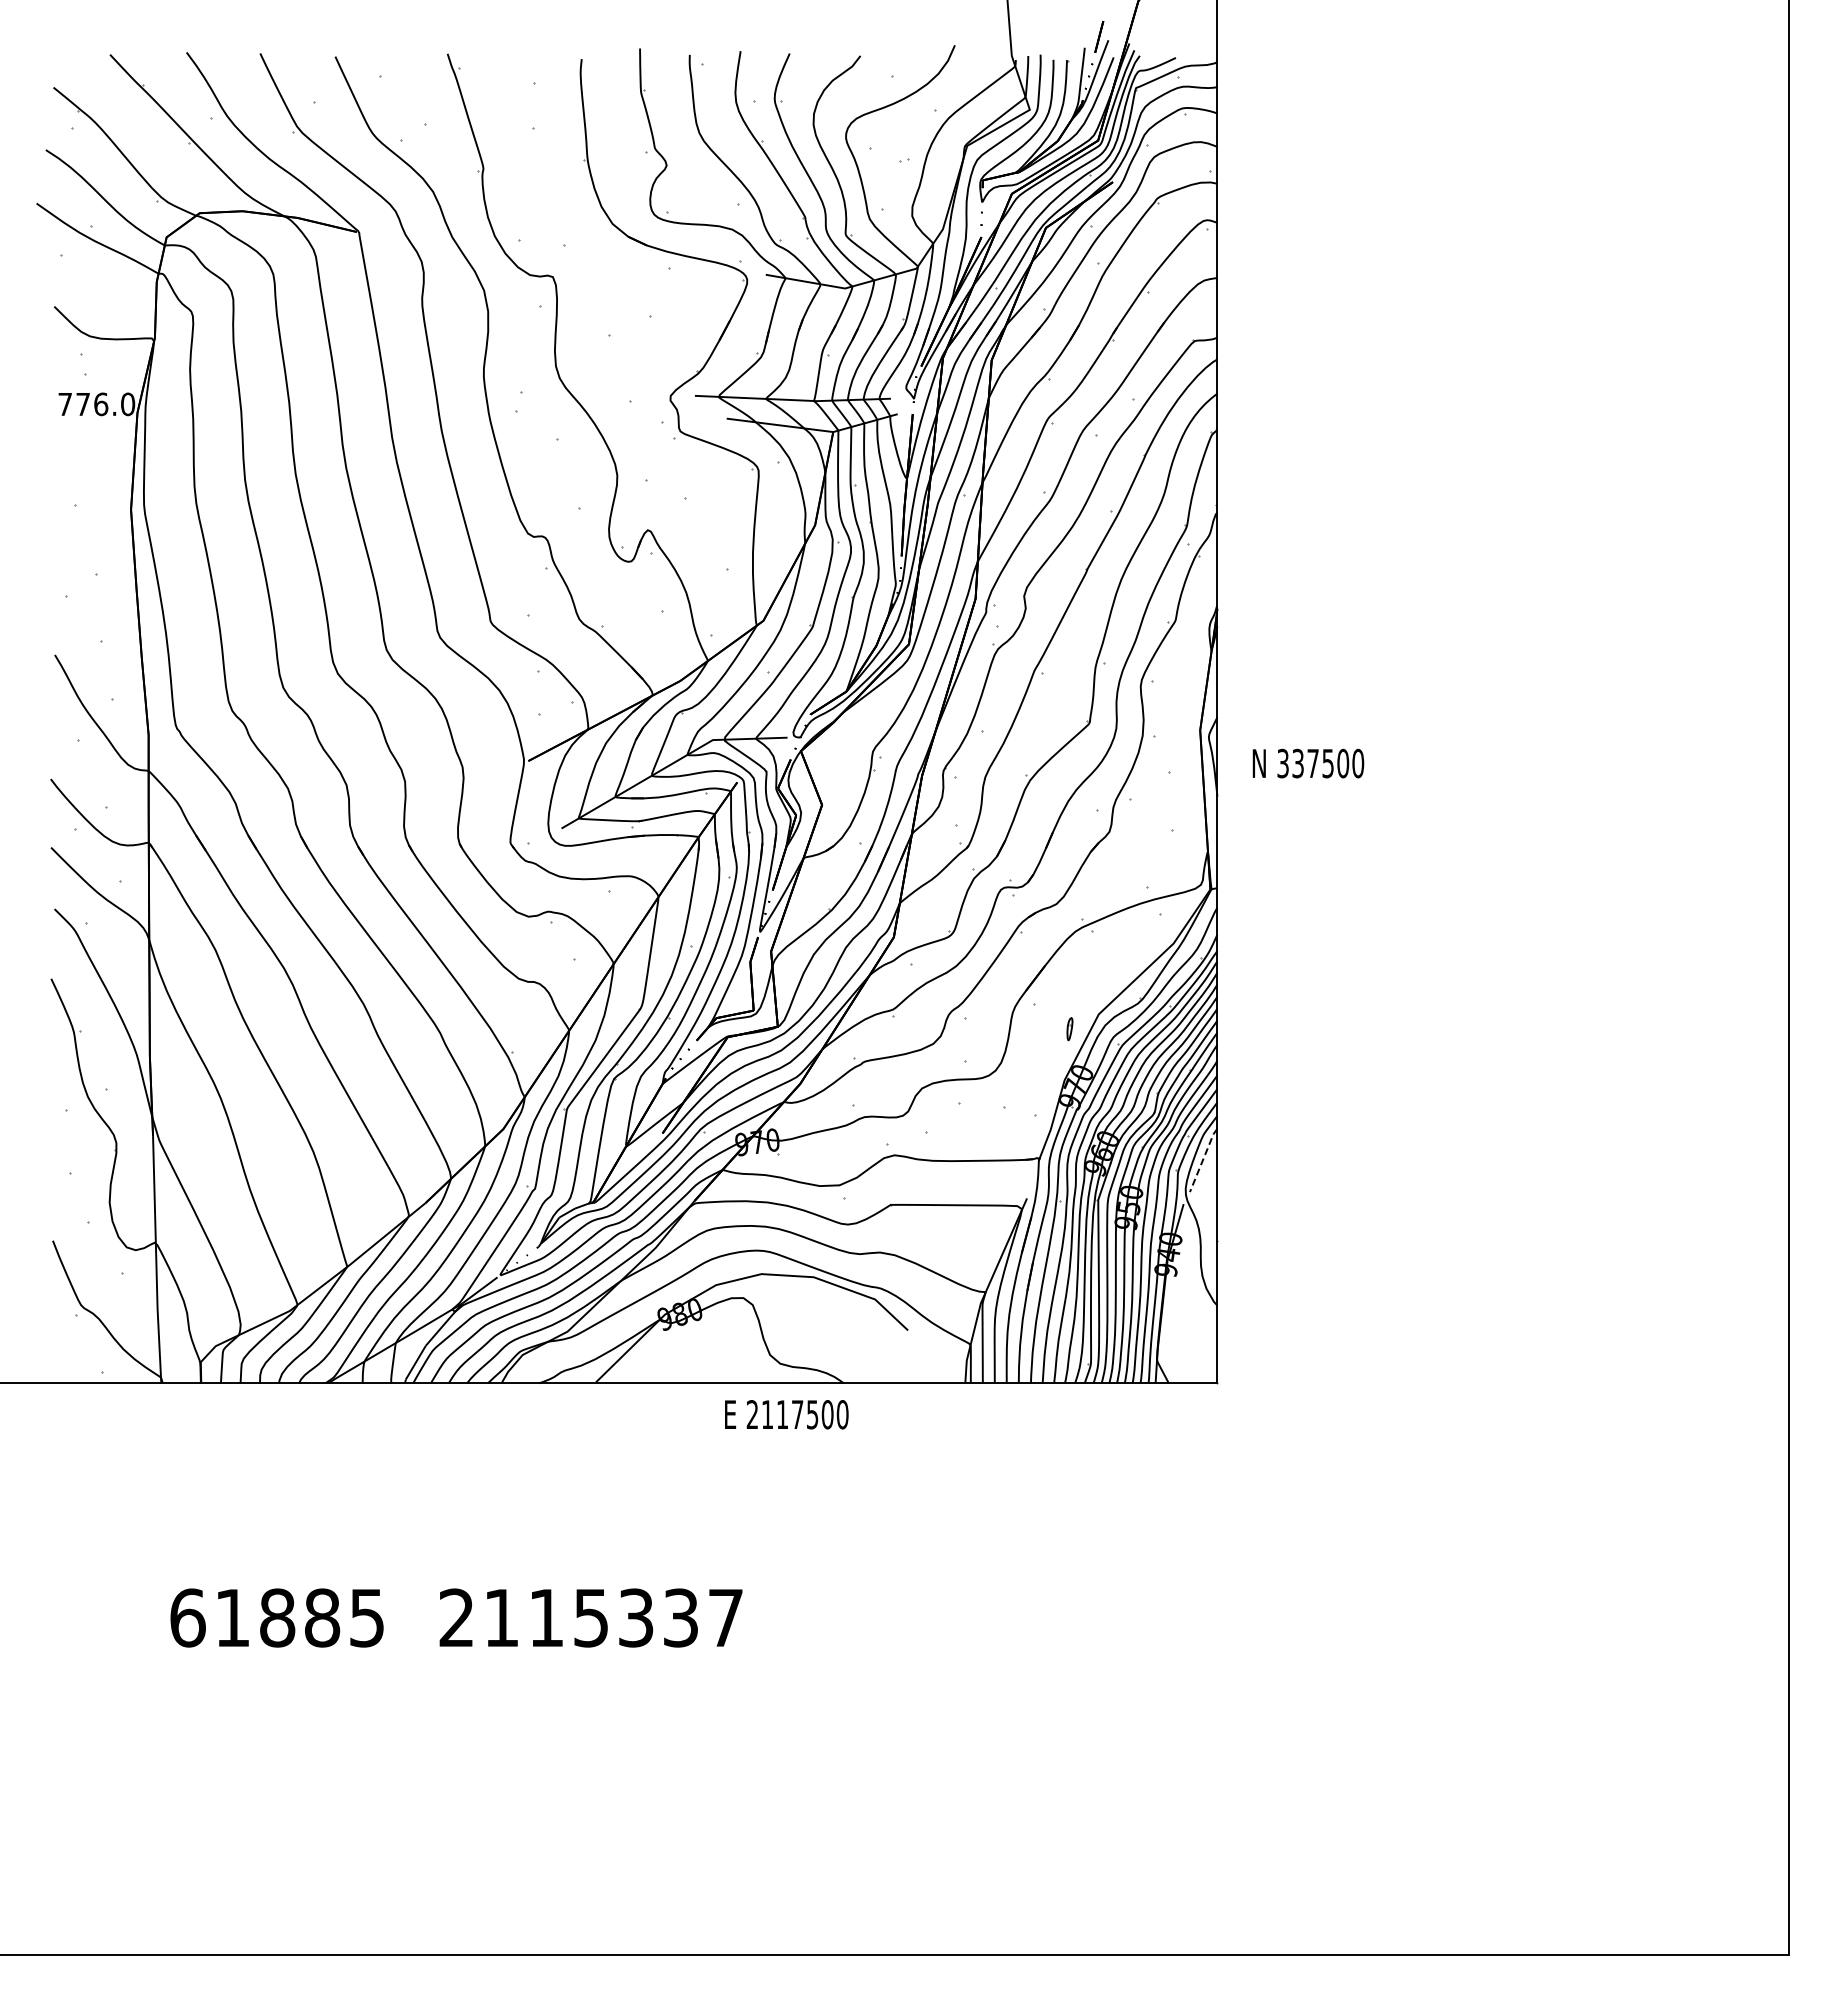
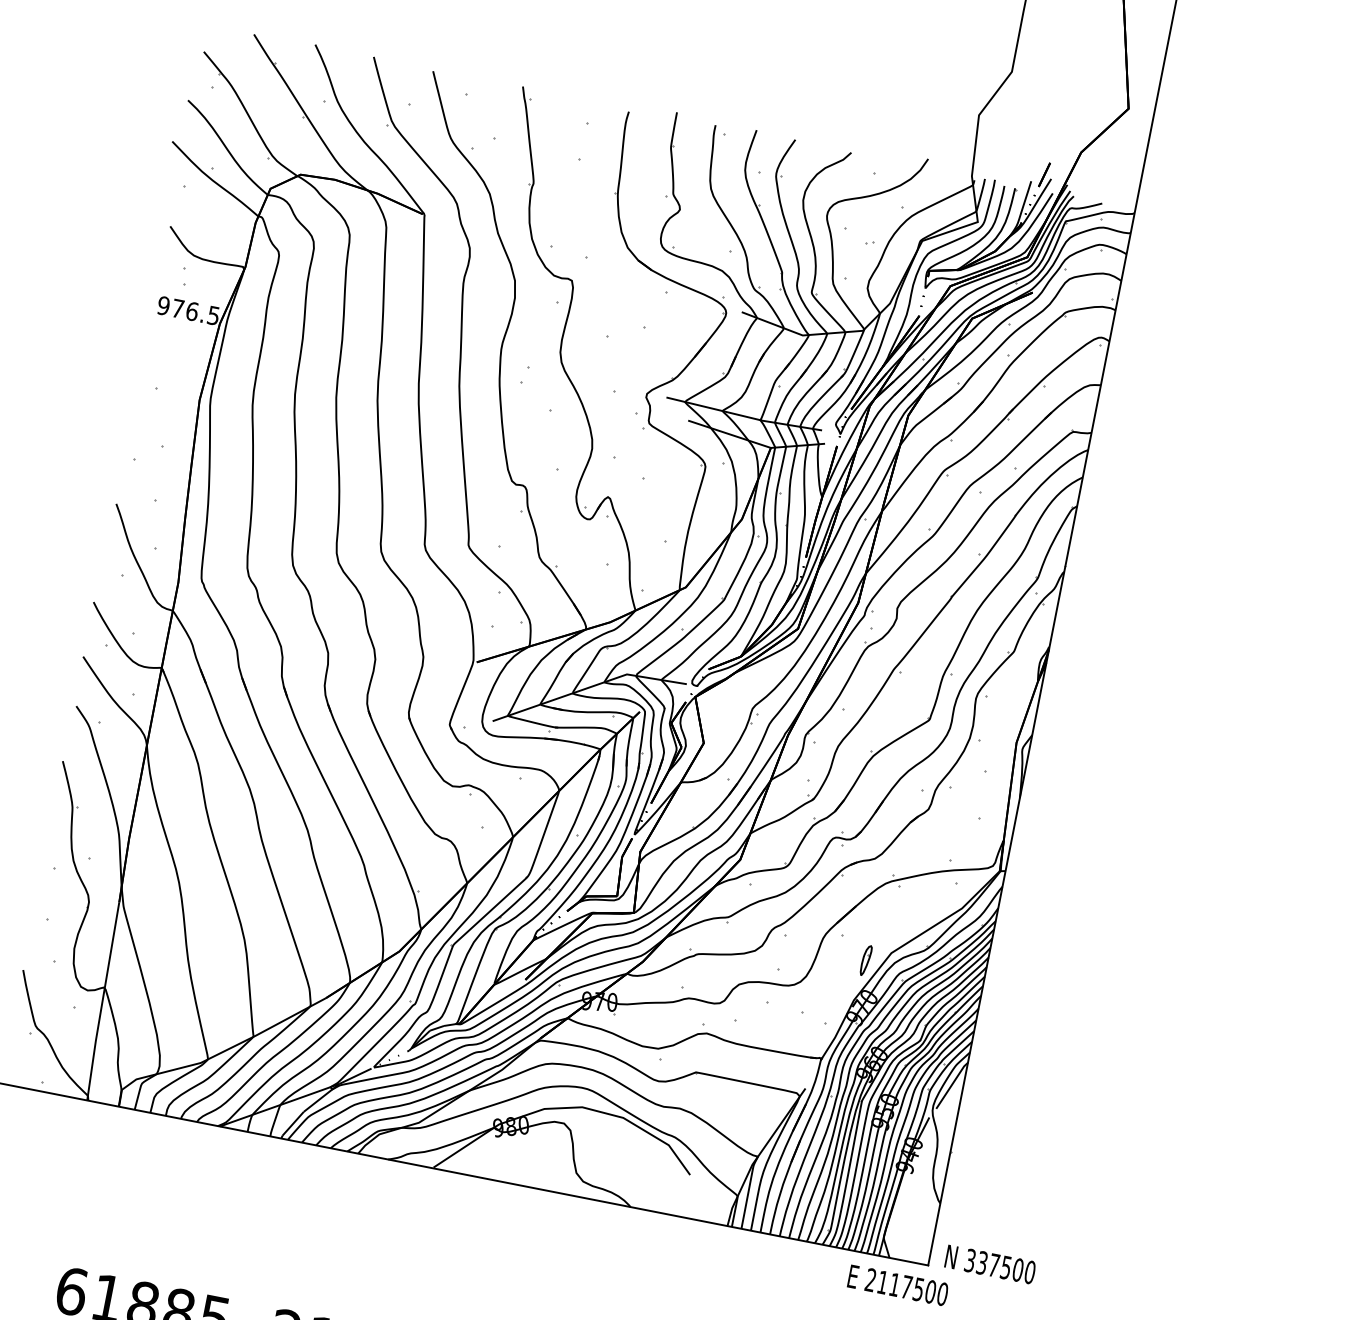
text: (96, 404) -> (188, 310), 776.0 -> 976.5
text: (1308, 763) -> (990, 1264), moved
part: (1069, 1028) -> (865, 959), size x1.67
line: (1203, 1159) -> (952, 1085), dashed -> solid
text: (786, 1414) -> (897, 1285), moved

